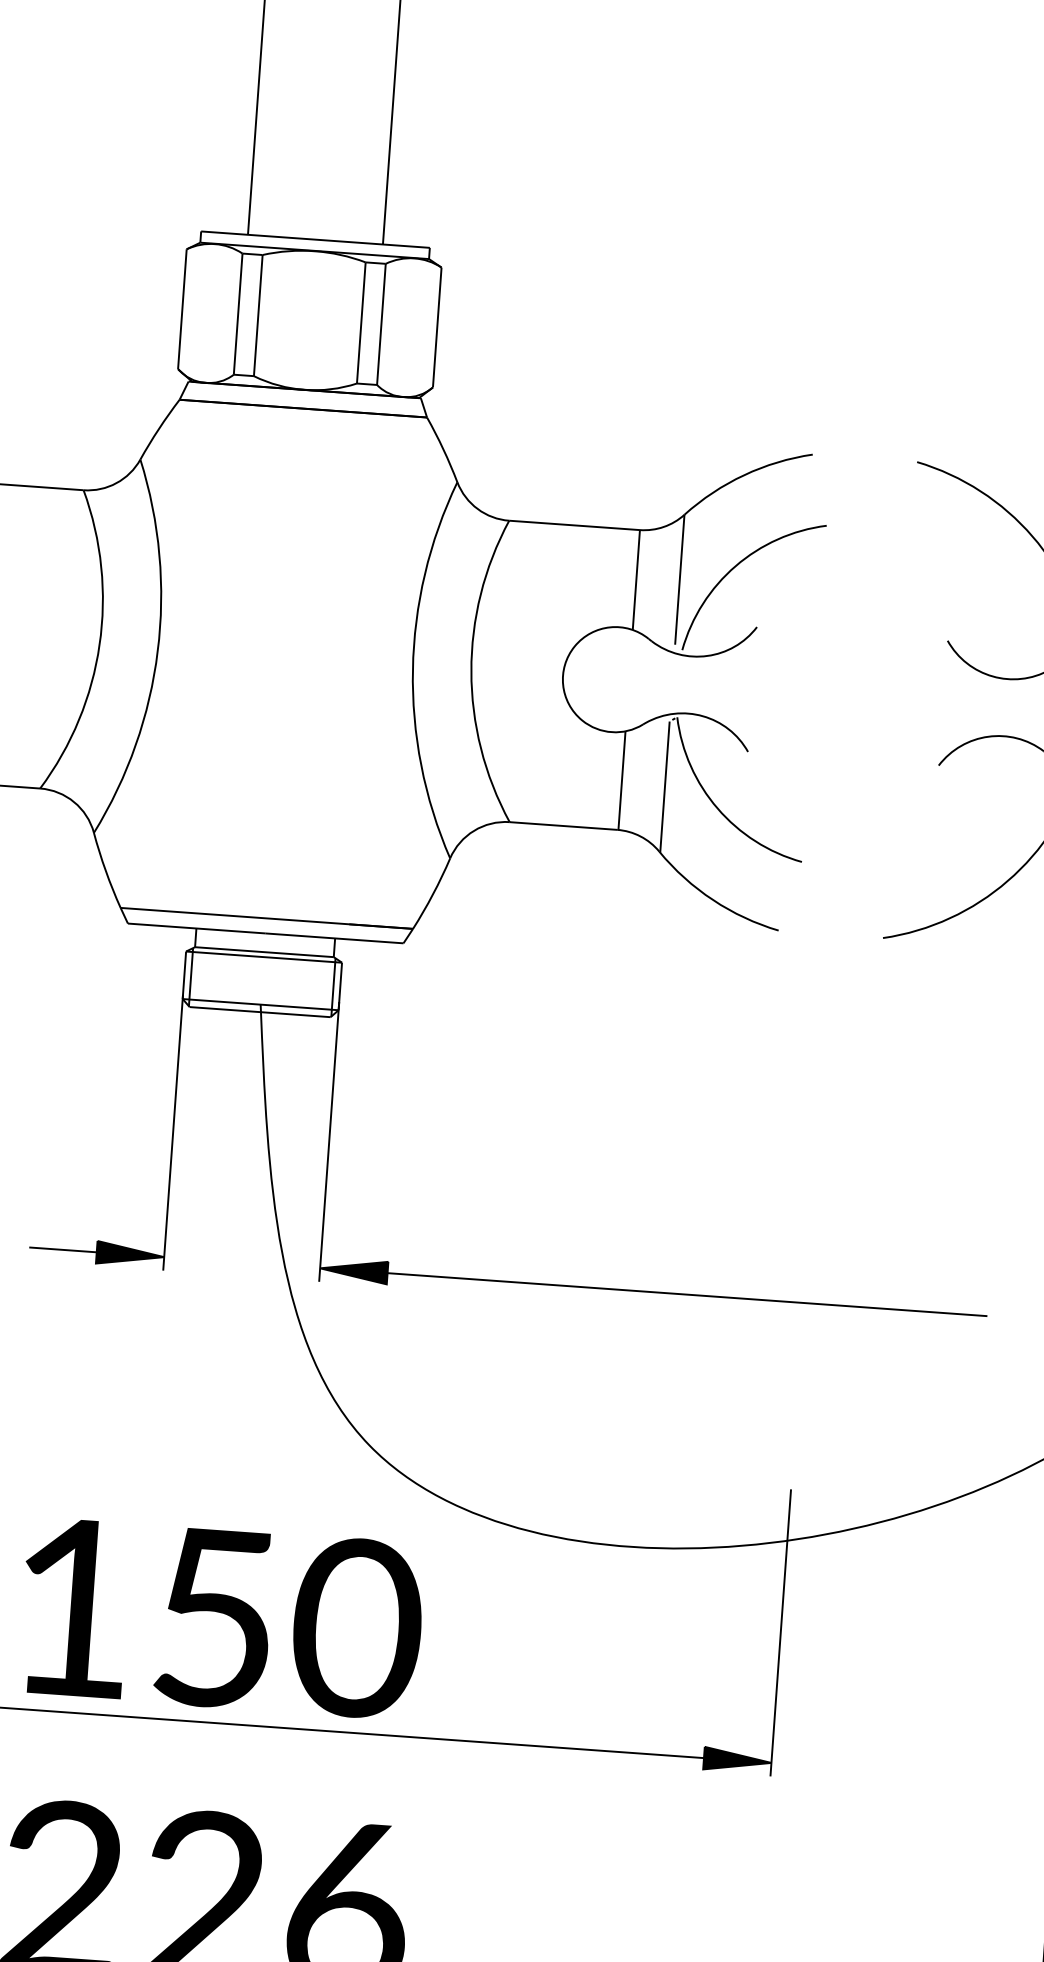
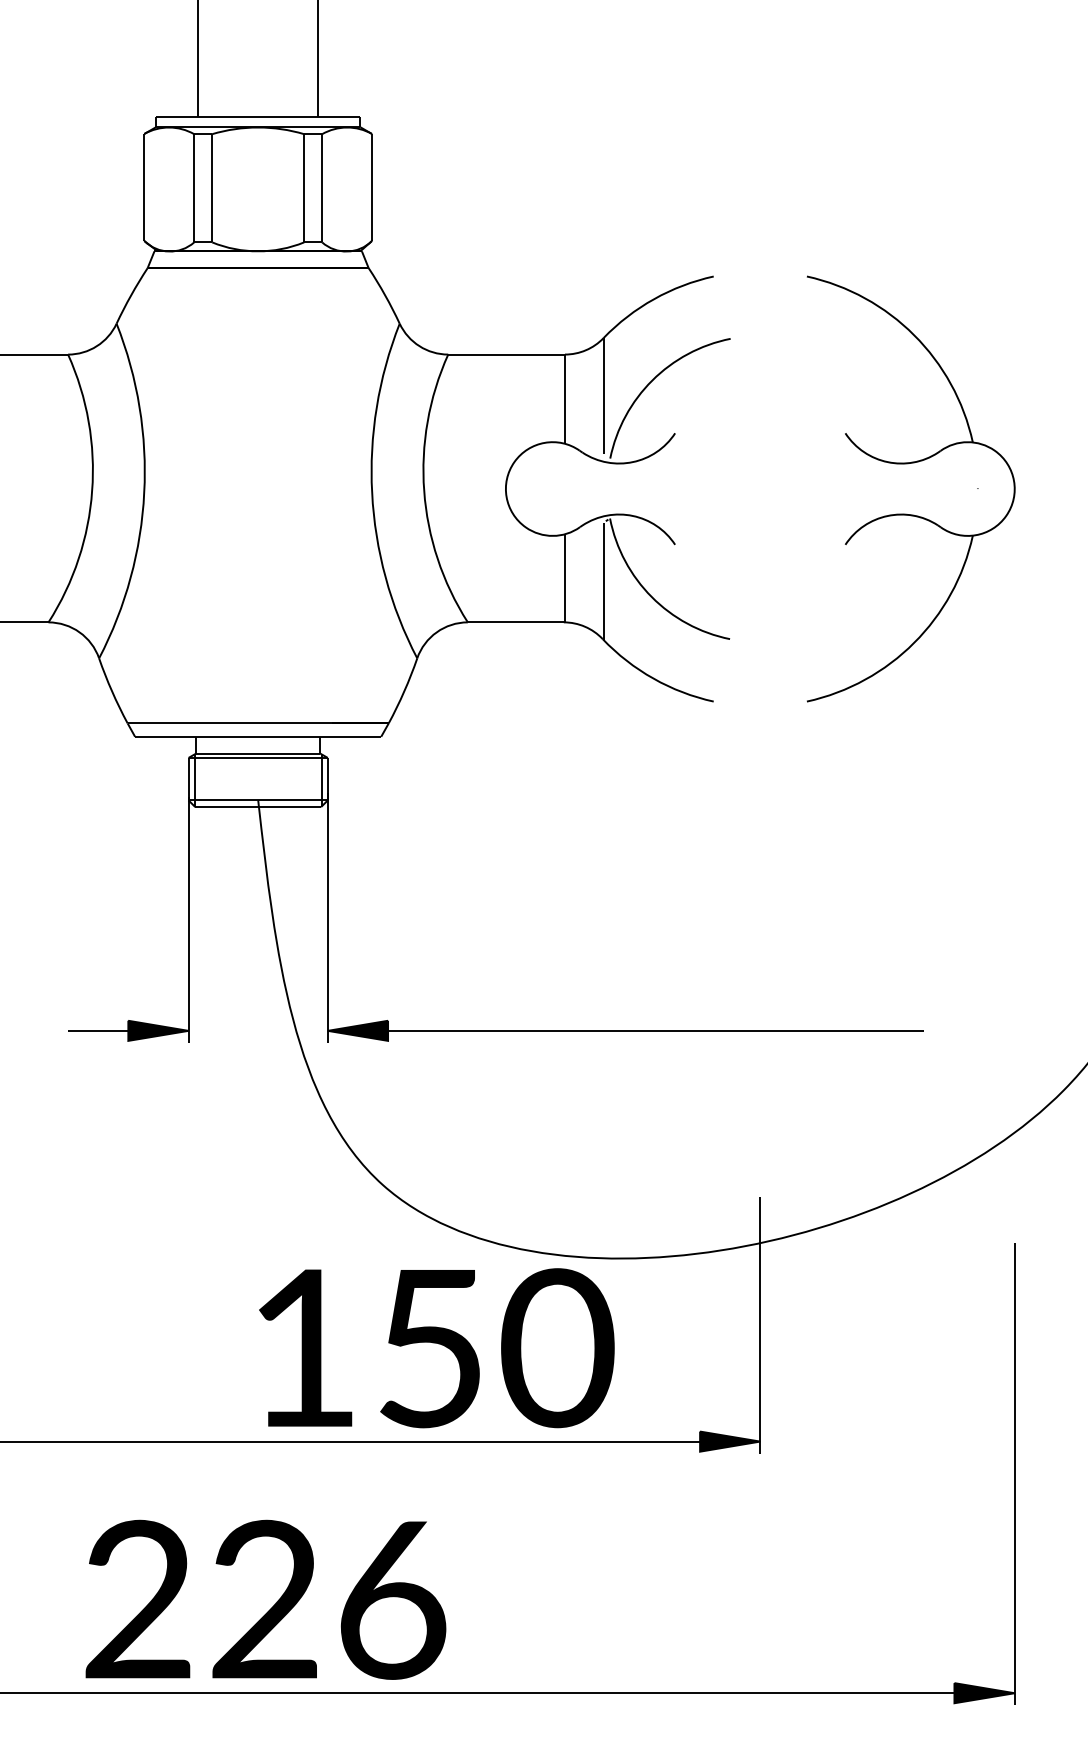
text: (221, 1618) -> (436, 1348), moved

